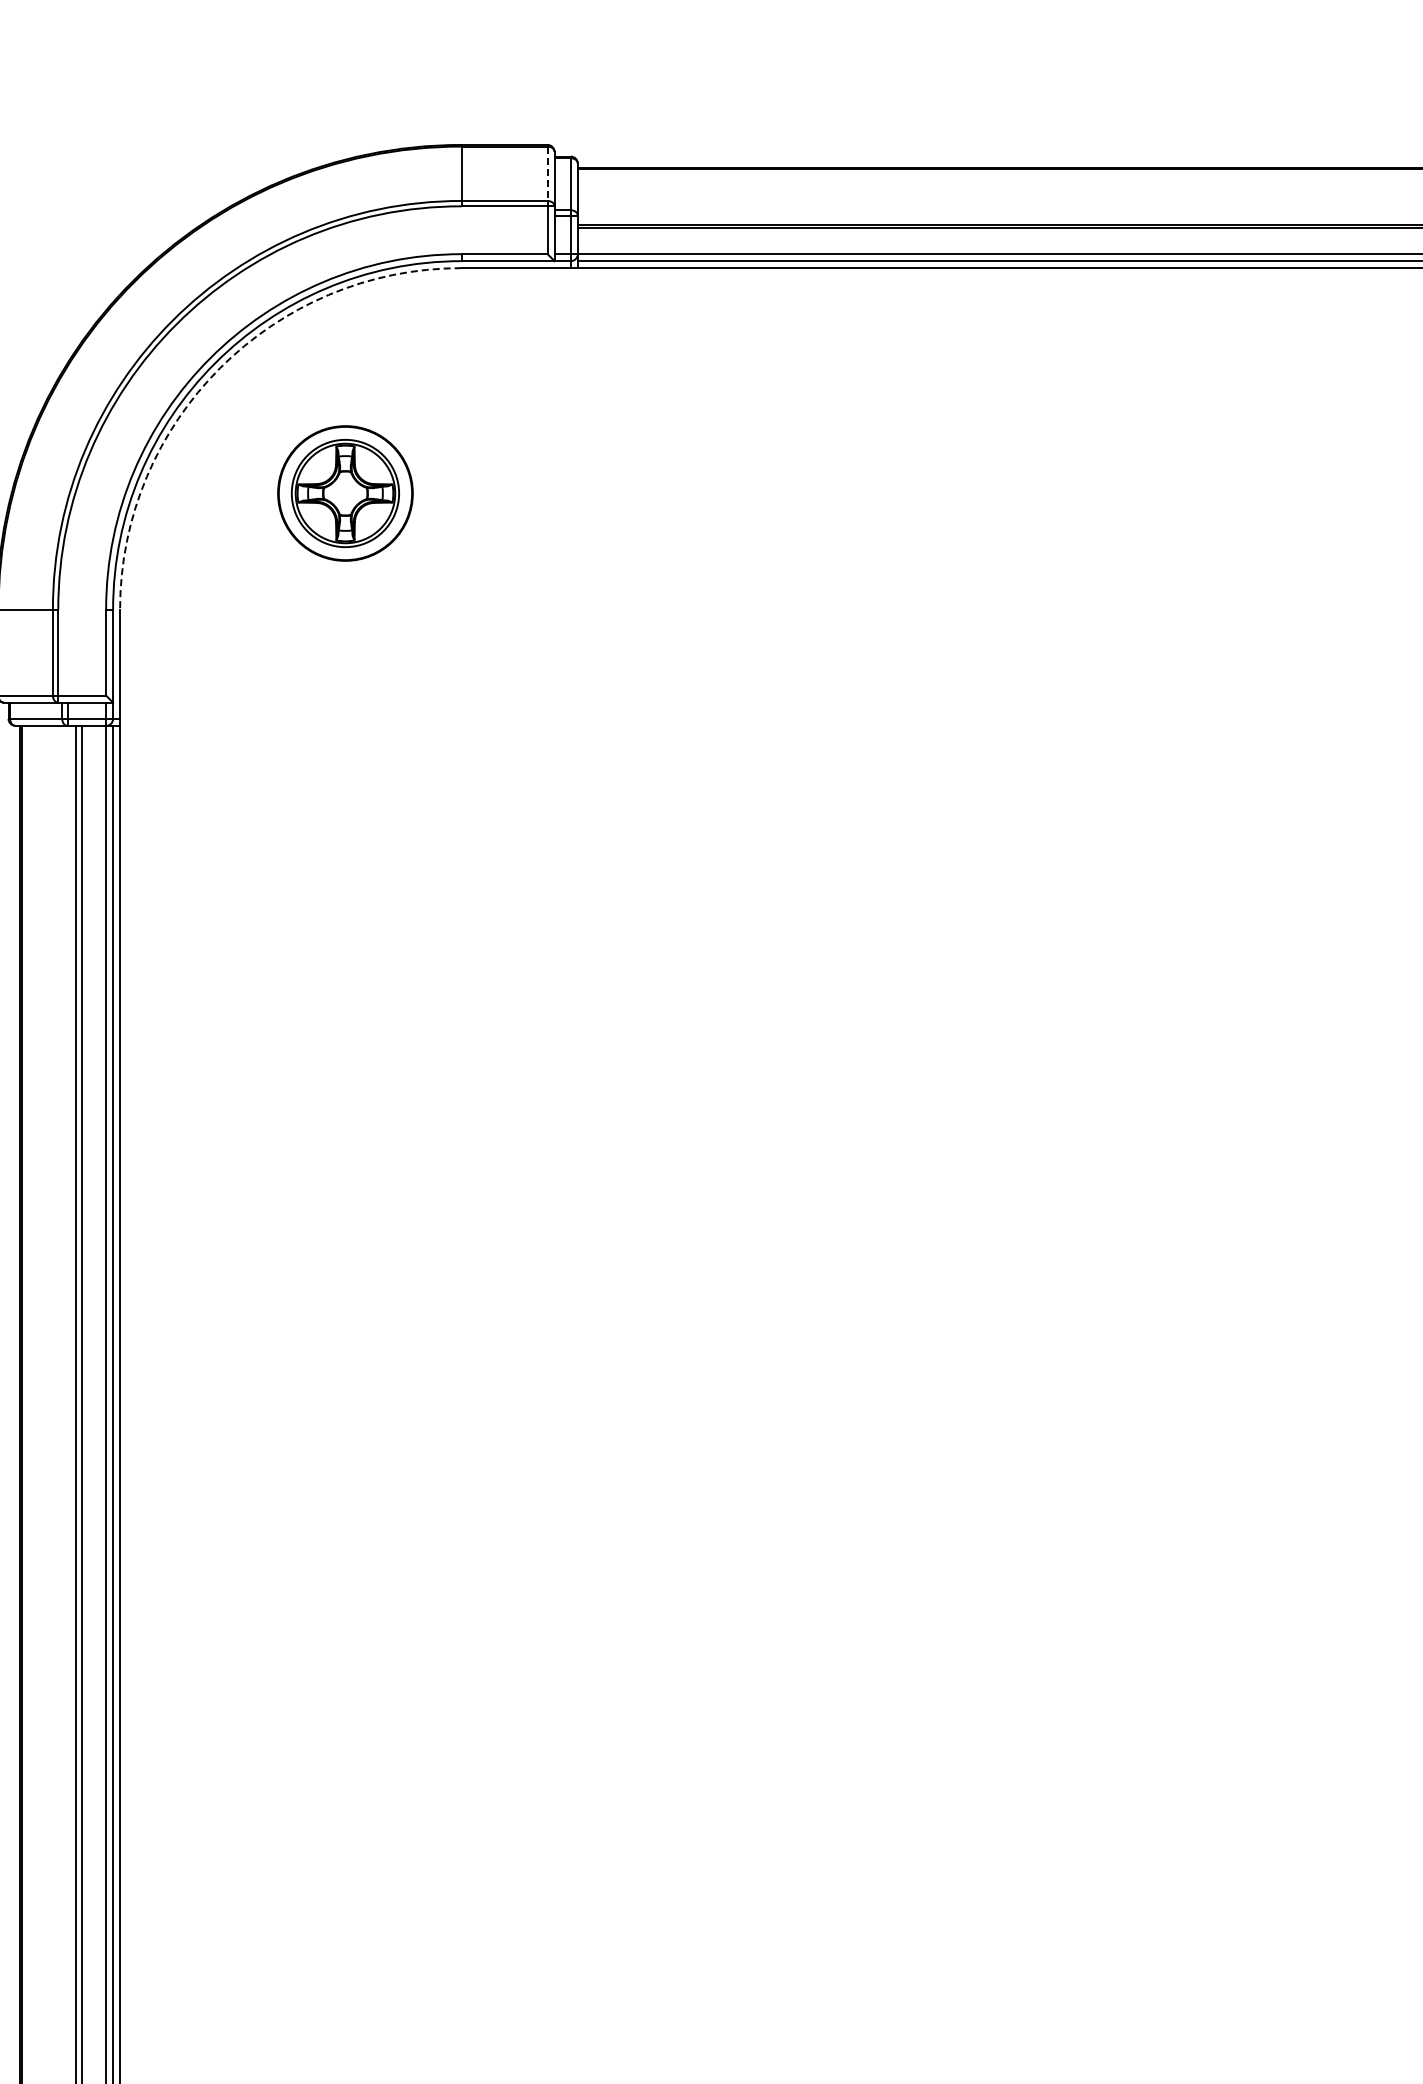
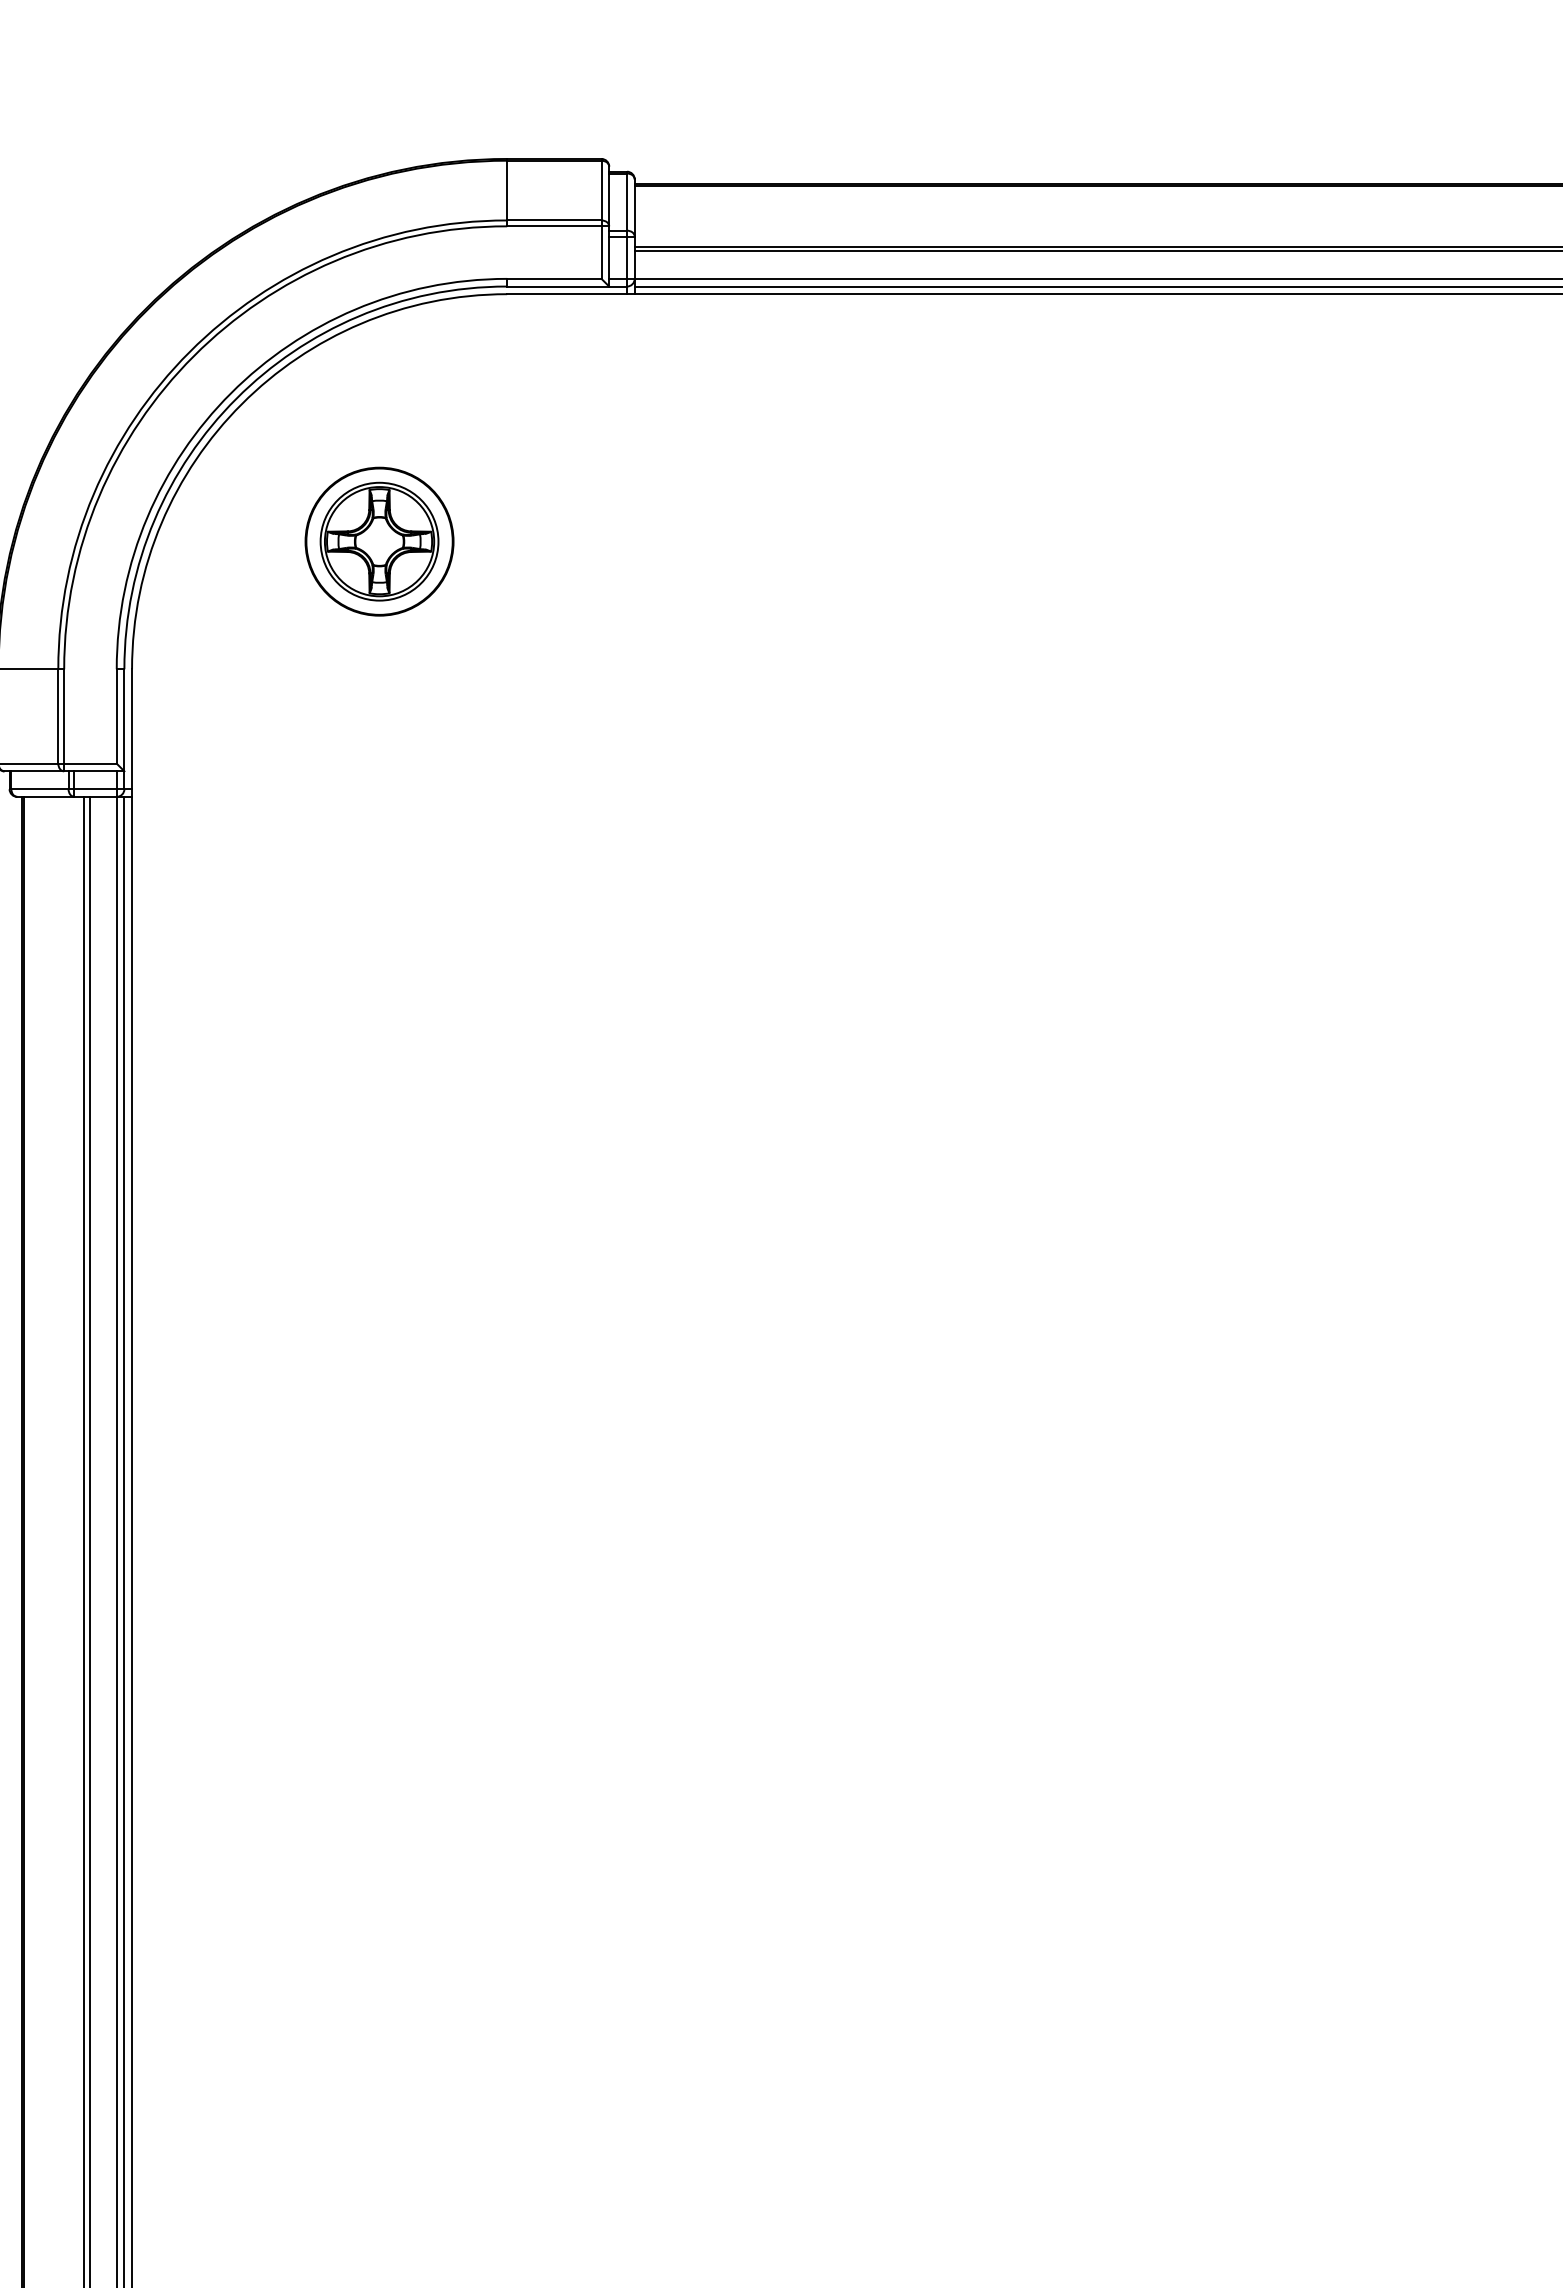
line: (547, 174) -> (601, 191), dashed -> solid
arc: (220, 368) -> (242, 404), dashed -> solid

